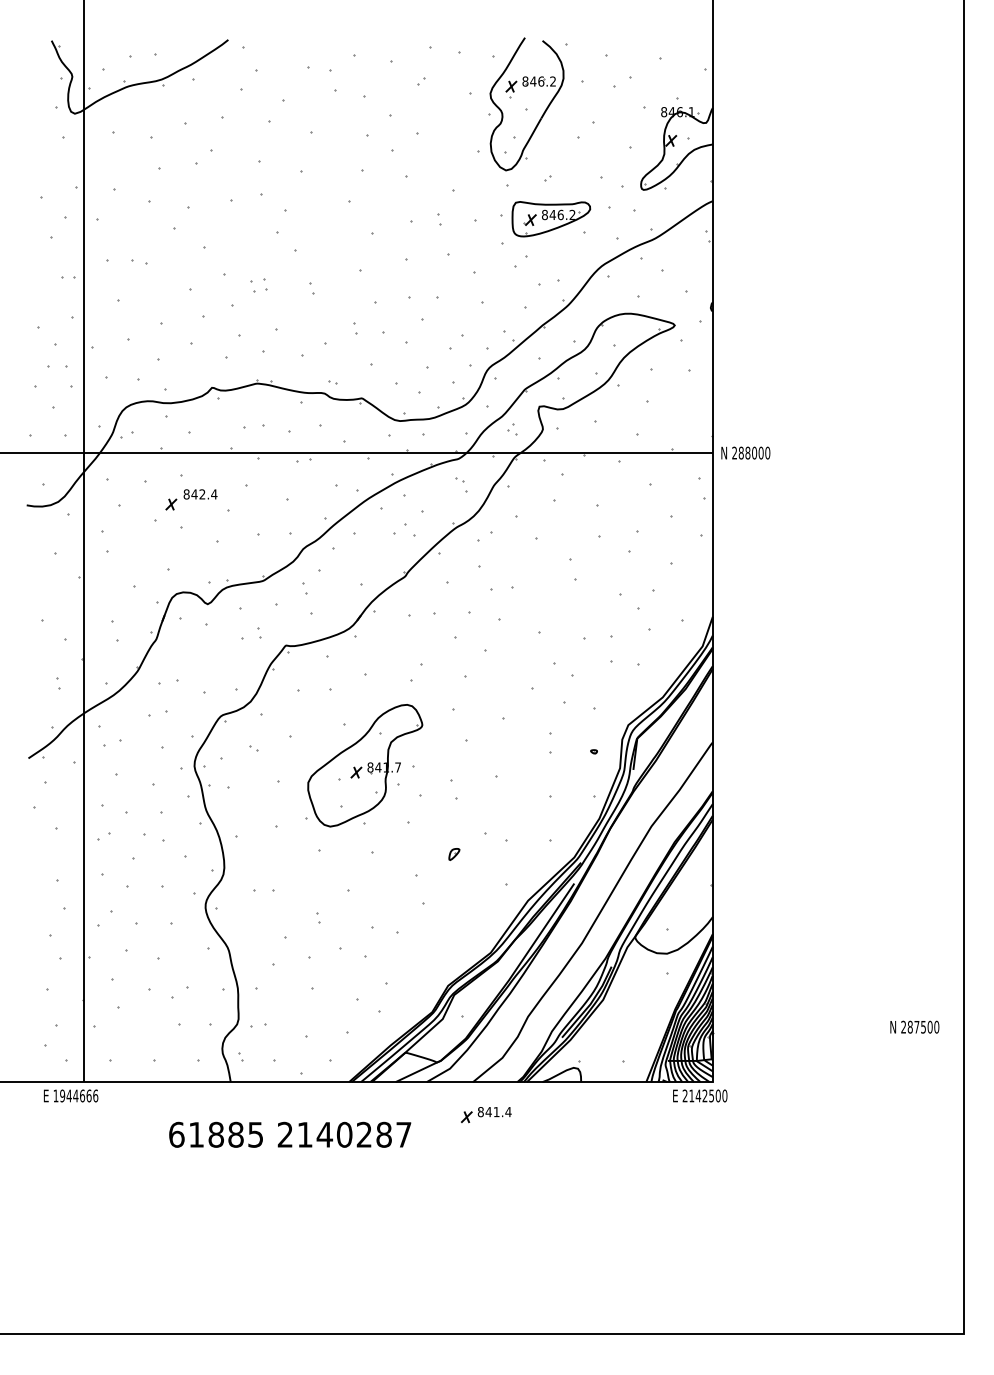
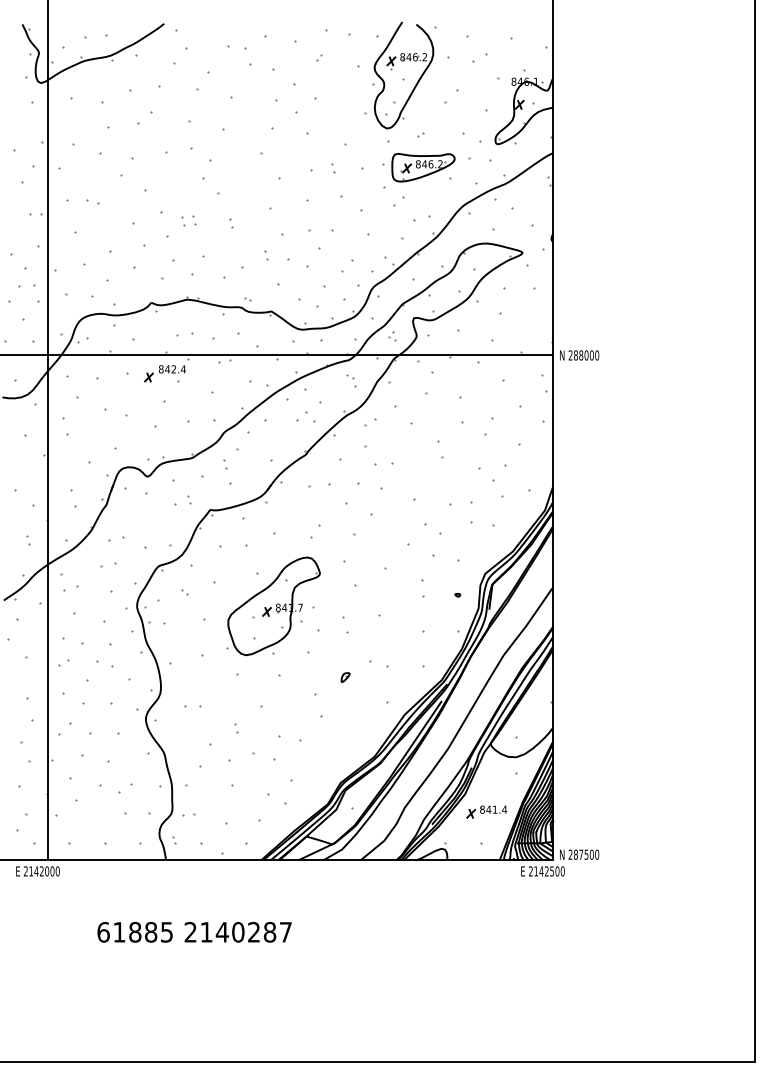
part: (191, 499) -> (165, 373), moved
text: (914, 1026) -> (579, 854), moved
text: (75, 1095) -> (41, 871), 1944666 -> 2142000
part: (486, 1115) -> (486, 812), moved
text: (290, 1134) -> (194, 932), moved

